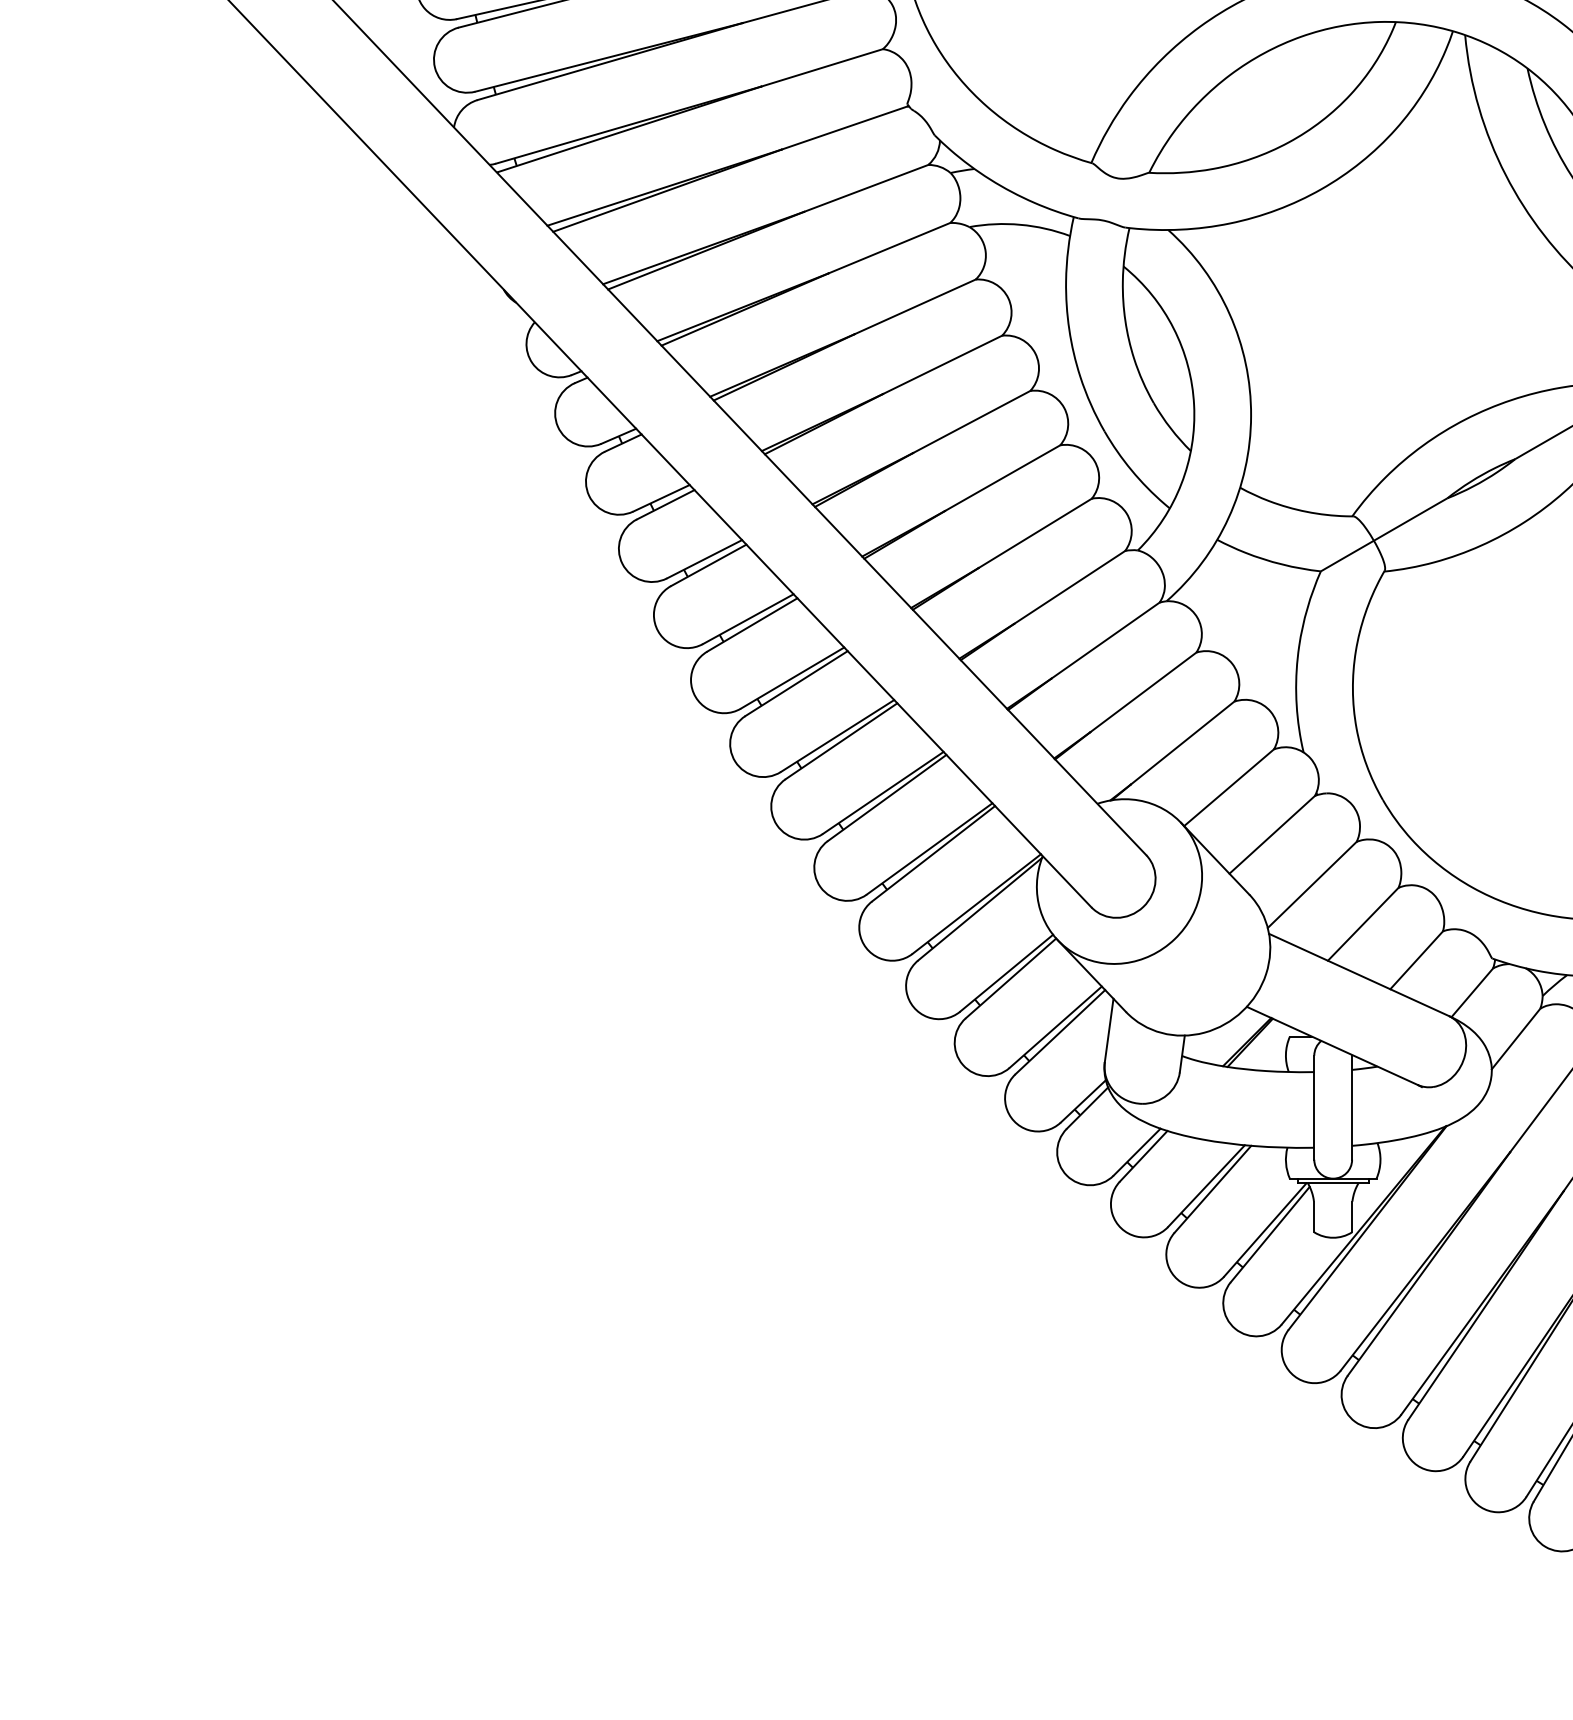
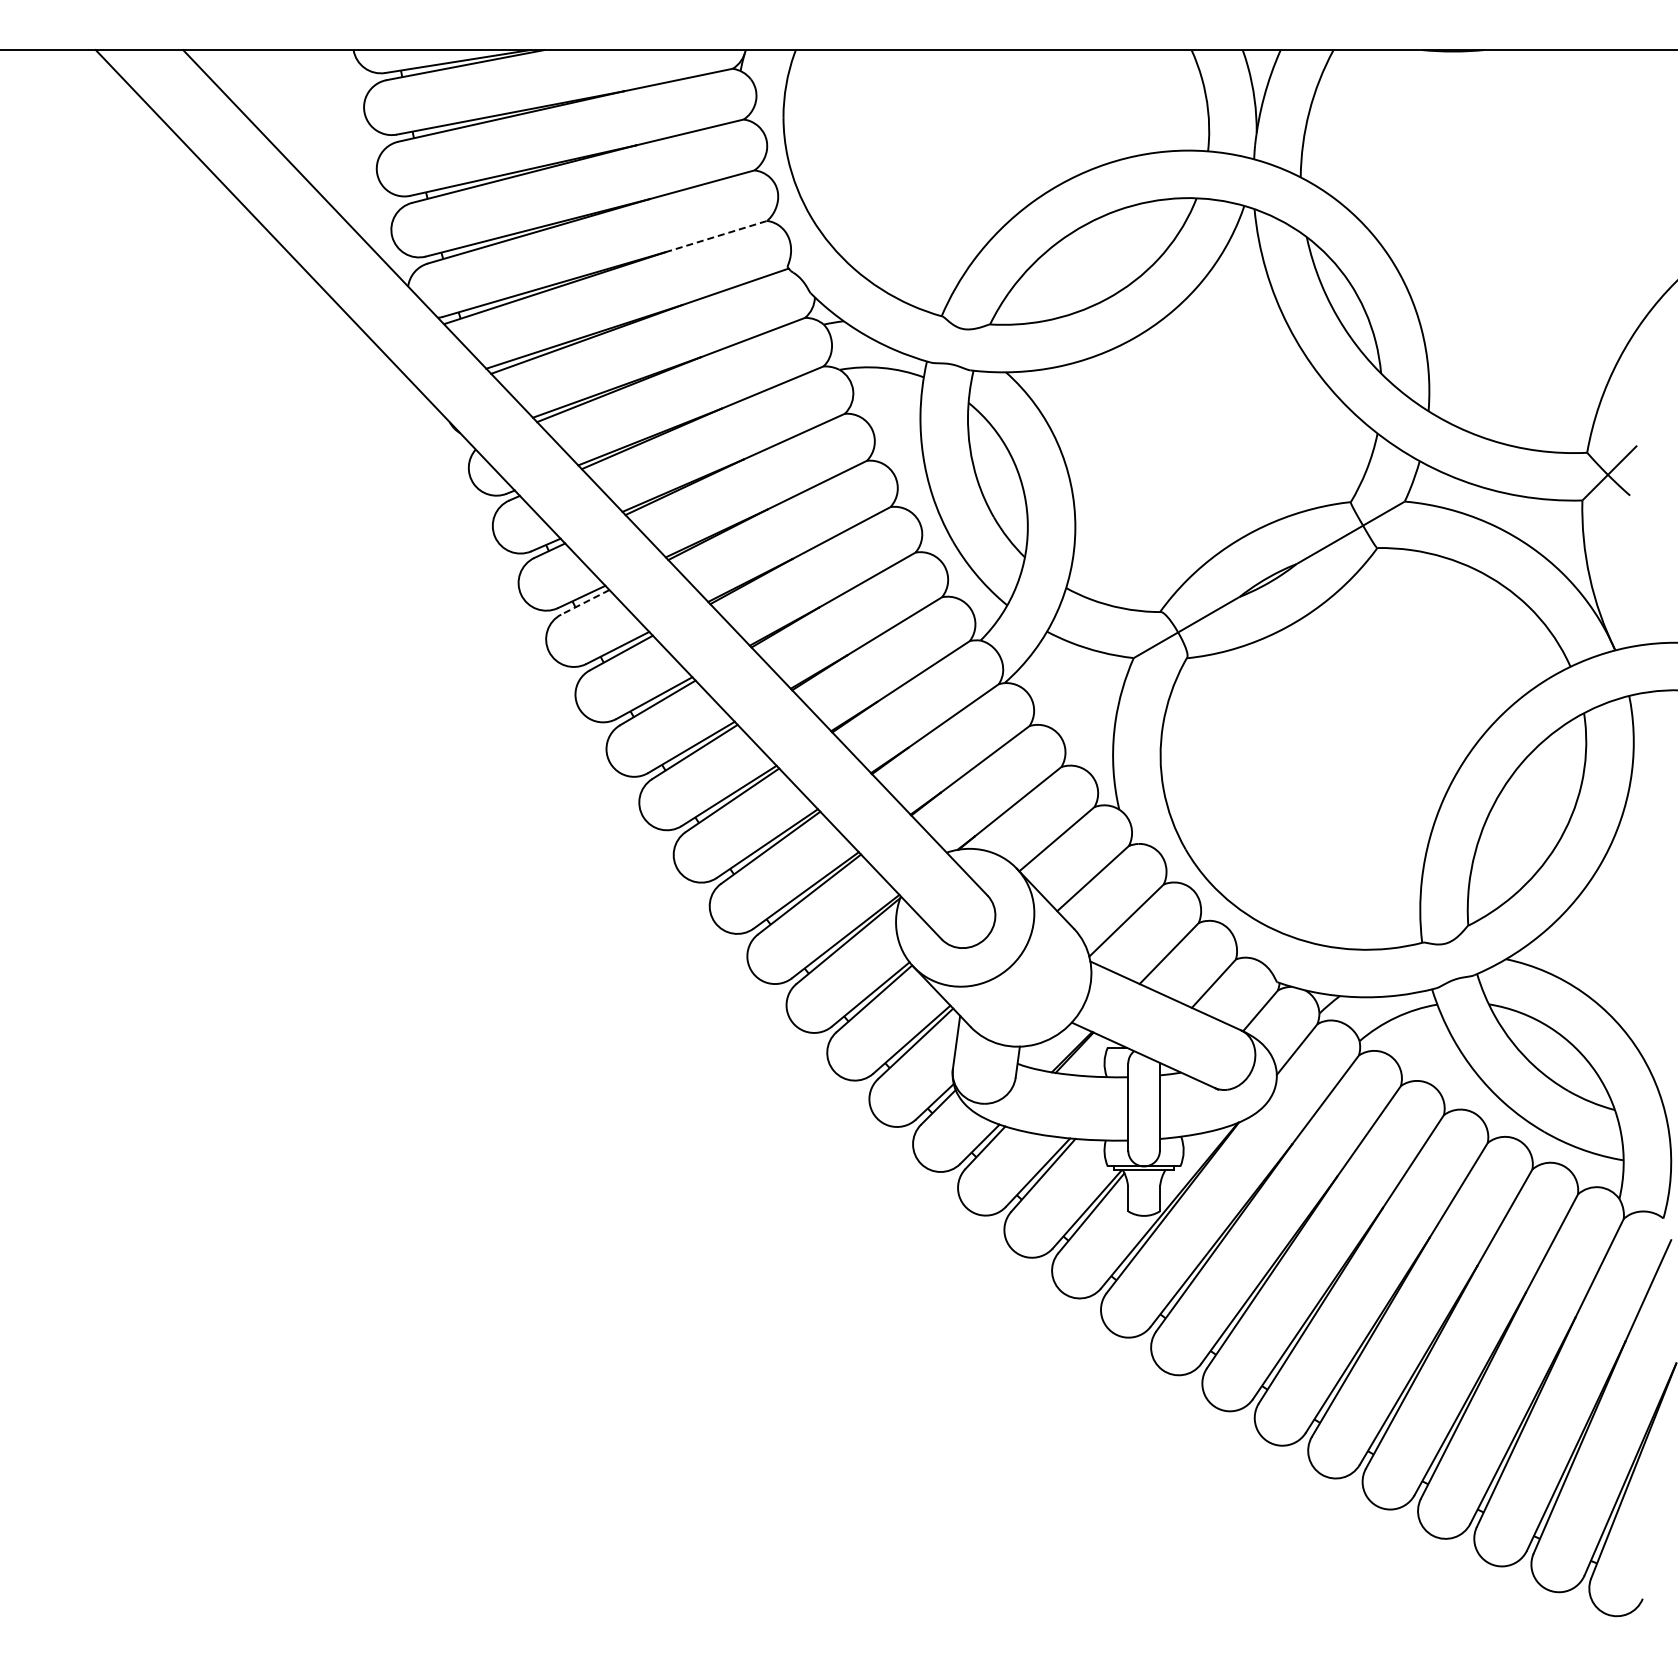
line: (822, 67) -> (716, 236), solid -> dashed
line: (664, 504) -> (584, 602), solid -> dashed

